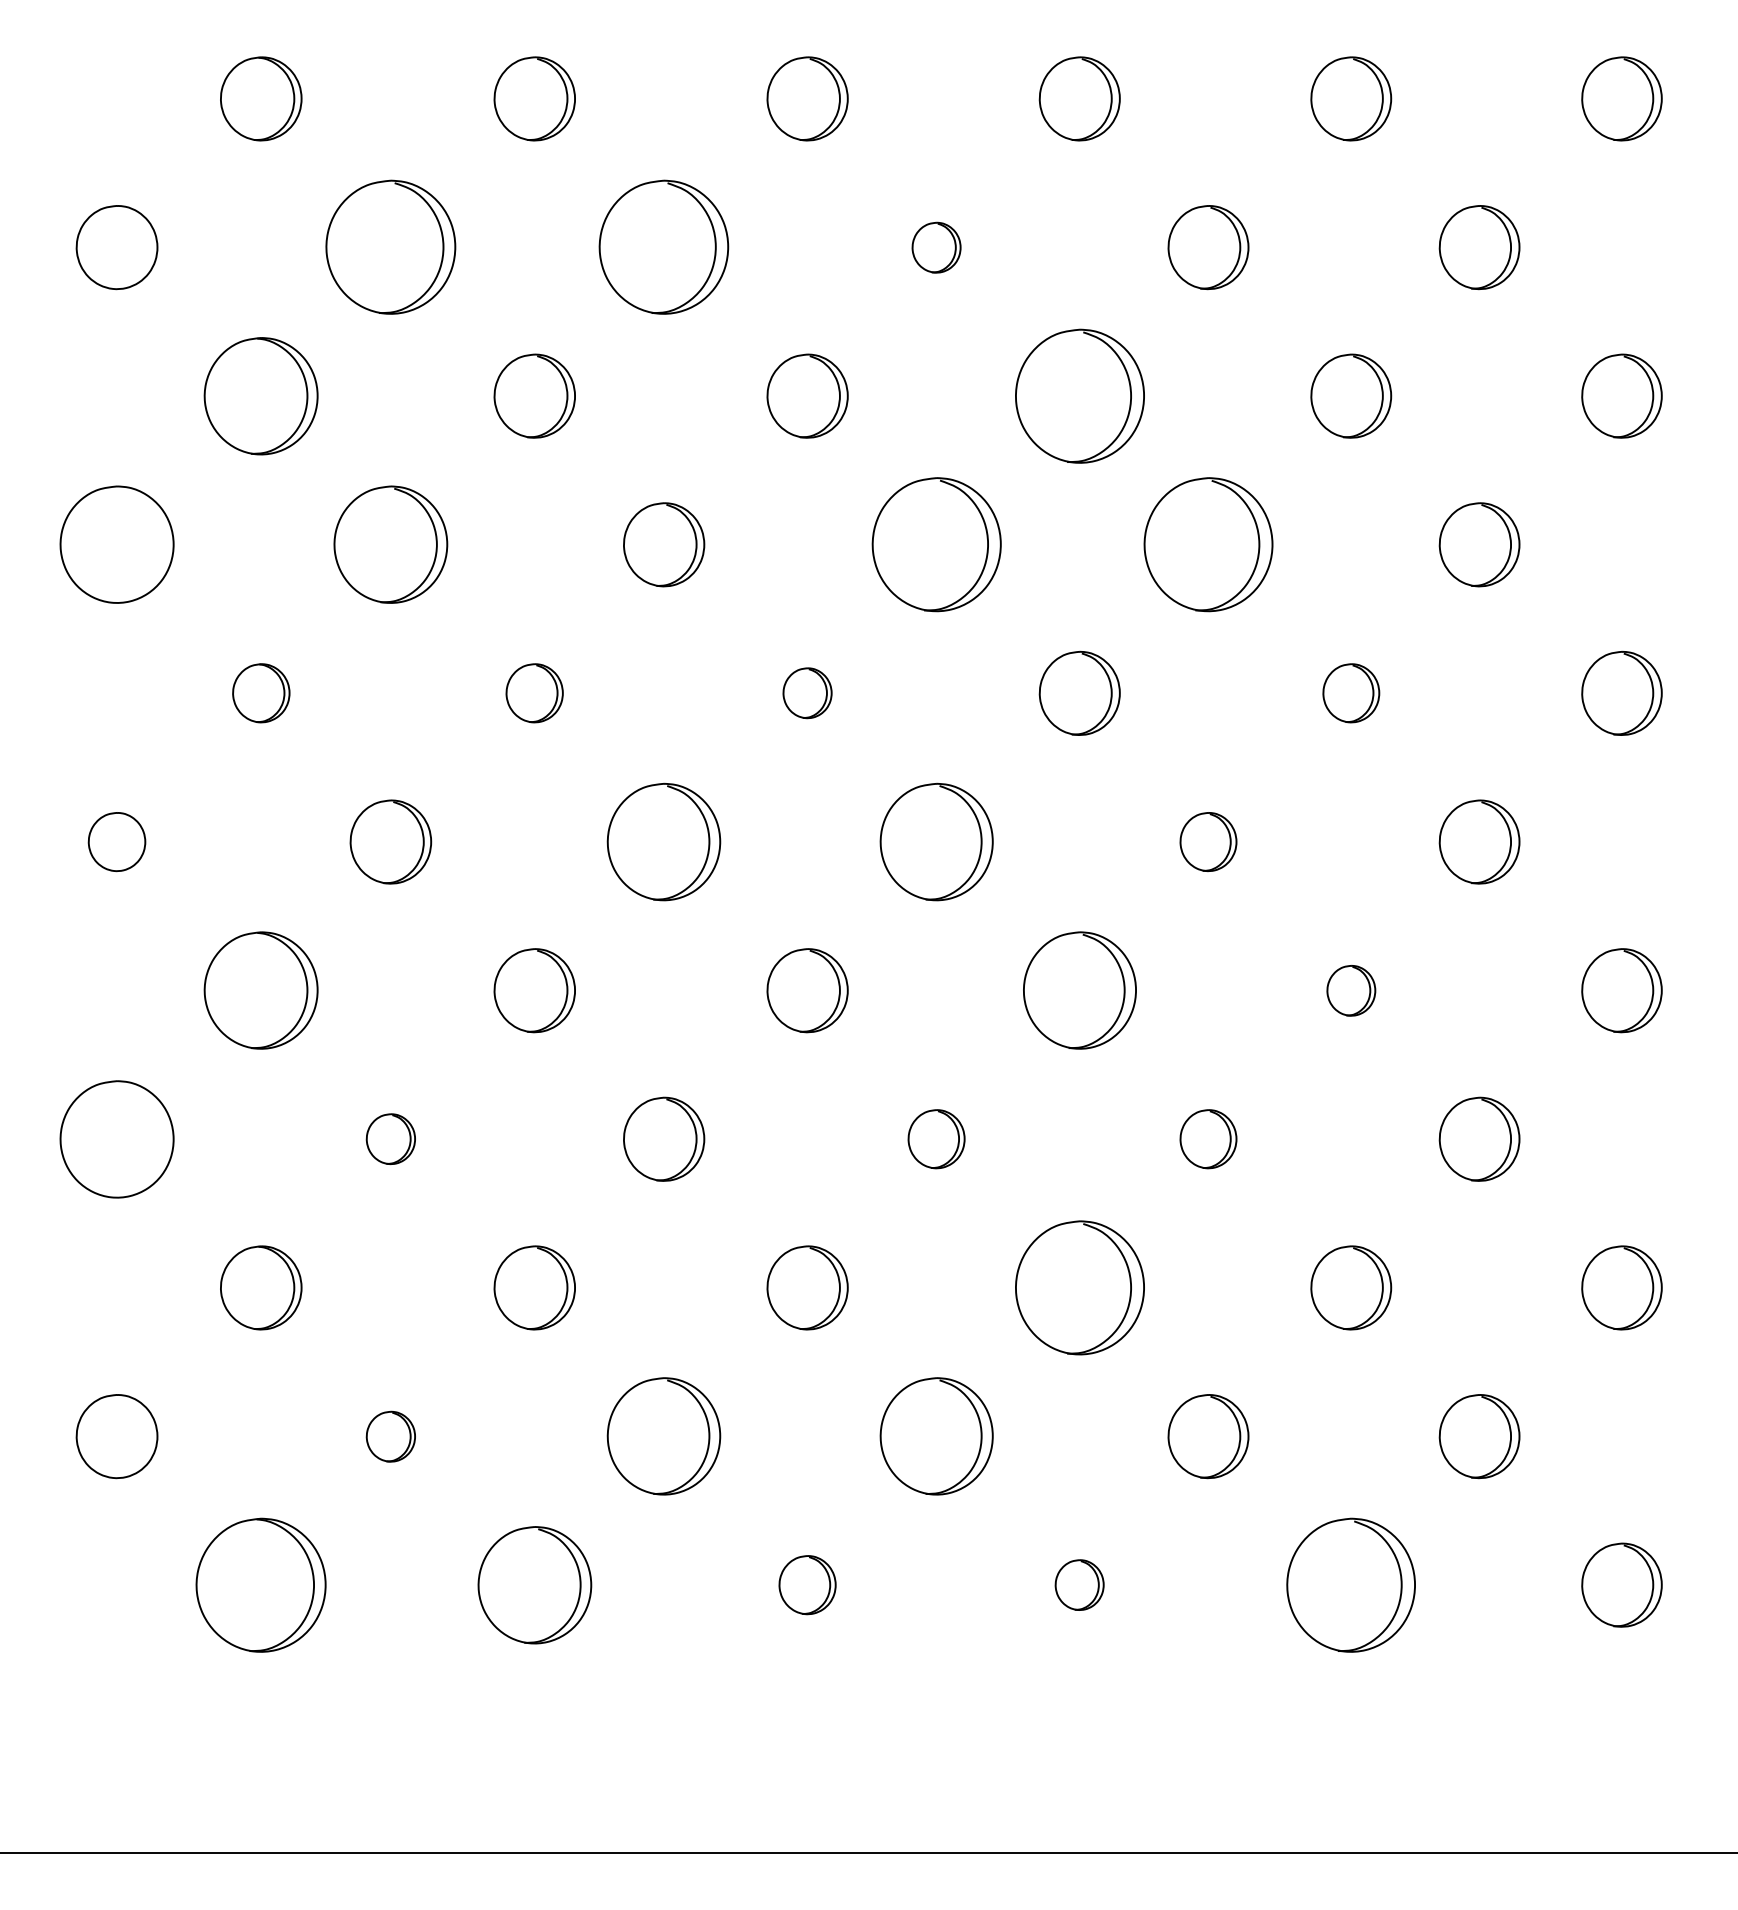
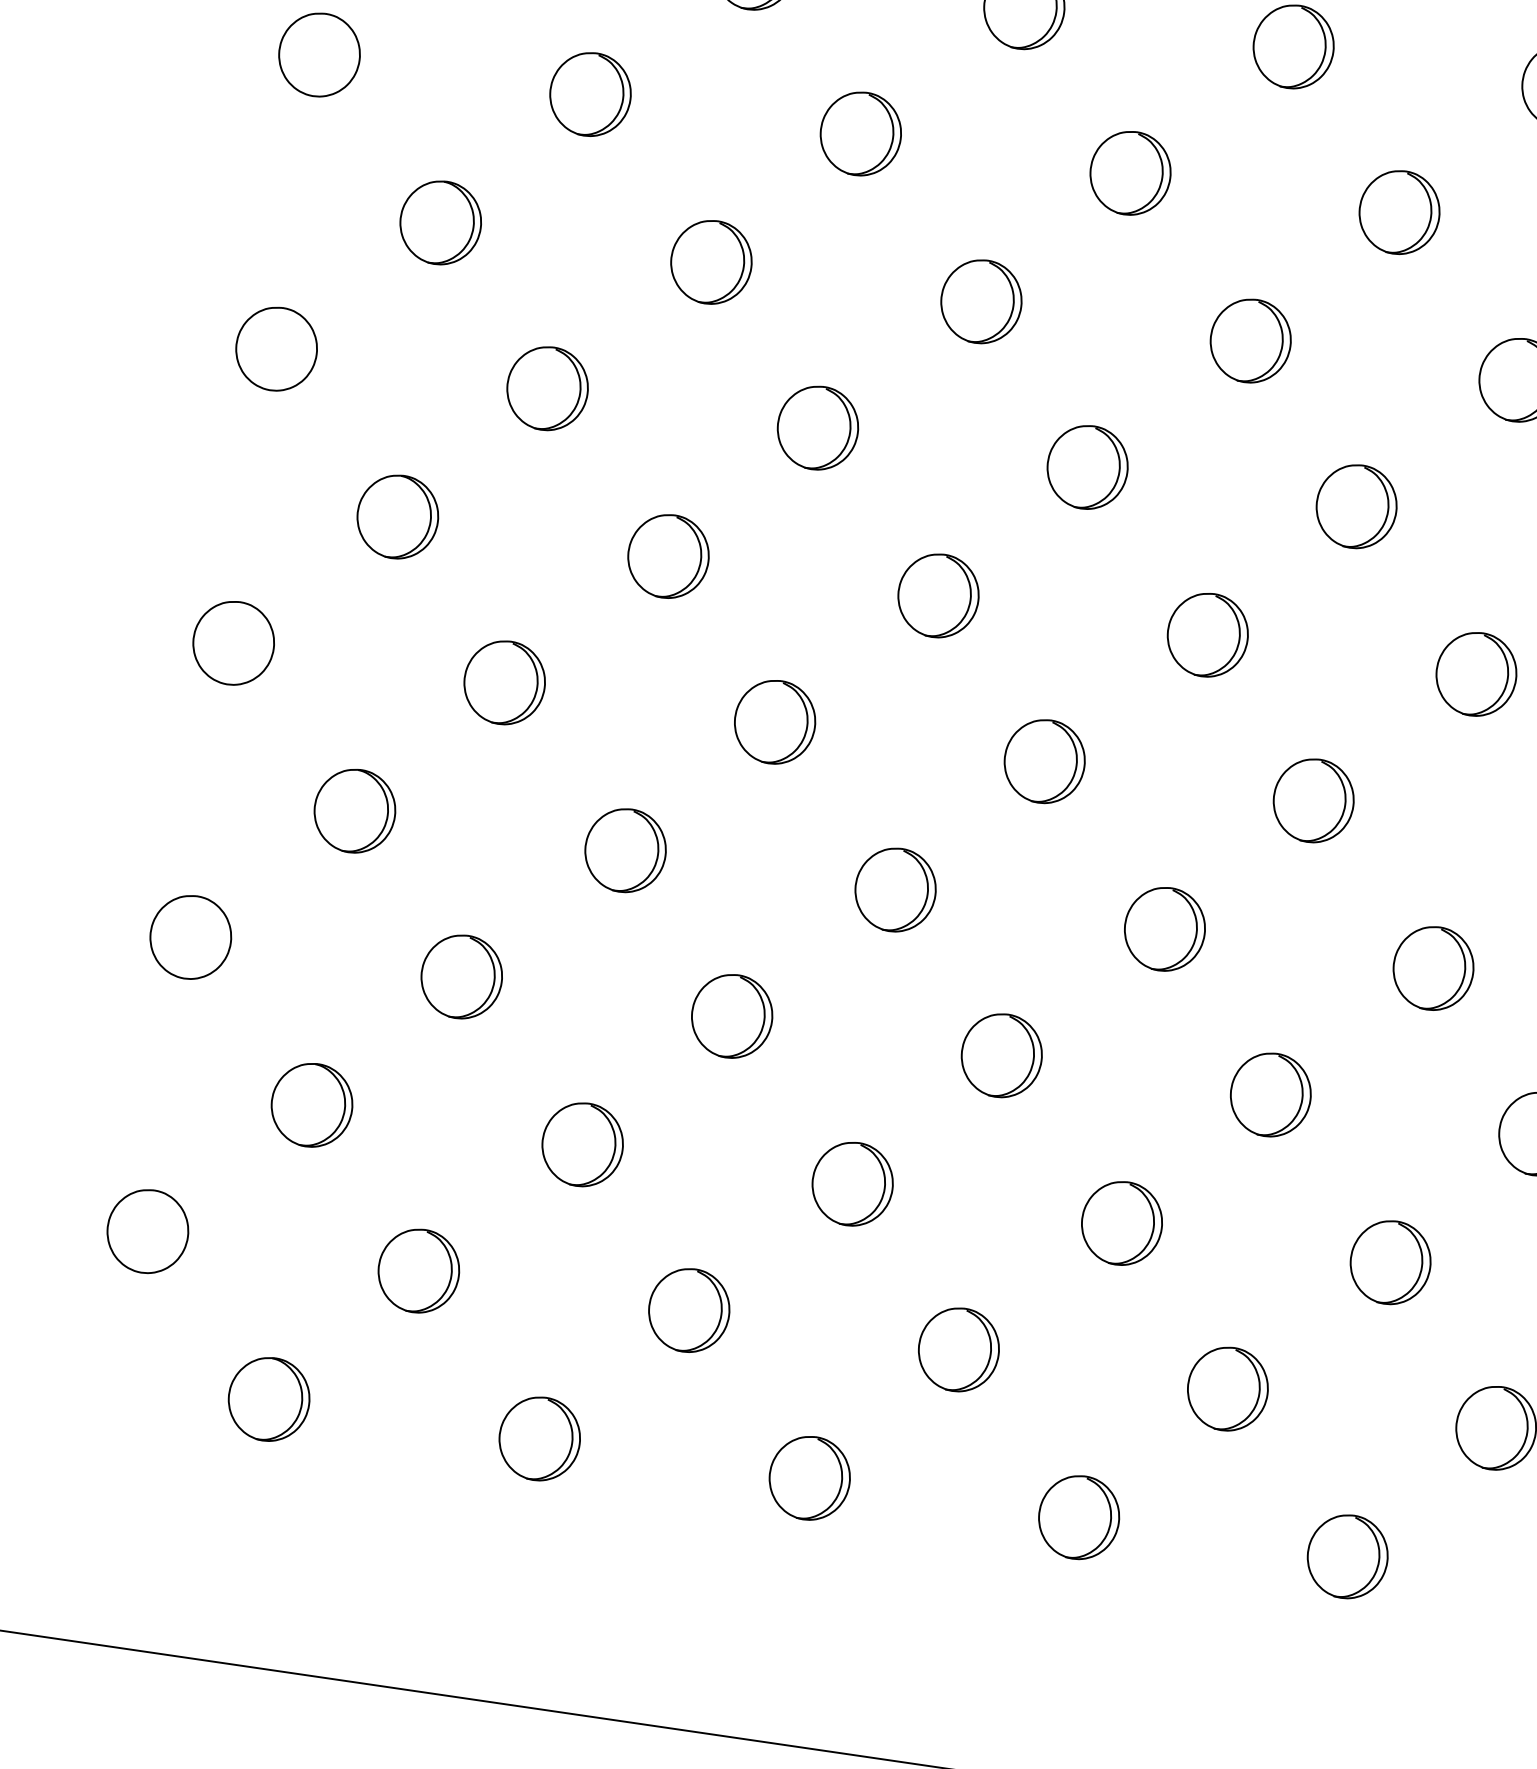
part: (390, 247) -> (590, 94), size x0.62
part: (664, 247) -> (861, 133), size x0.62
part: (936, 247) -> (1130, 173), size x1.67
part: (261, 395) -> (441, 222), size x0.71
part: (1079, 395) -> (1250, 340), size x0.62
part: (116, 544) -> (276, 348), size x0.71
part: (390, 544) -> (547, 388), size x0.71
part: (936, 544) -> (1087, 467), size x0.62
part: (1208, 544) -> (1356, 506), size x0.62
part: (261, 692) -> (398, 516), size x1.43
part: (534, 692) -> (668, 555), size x1.43
part: (807, 692) -> (938, 594), size x1.67
part: (1351, 692) -> (1476, 673), size x1.43
part: (116, 841) -> (233, 642), size x1.43
part: (664, 841) -> (775, 721), size x0.71
part: (936, 841) -> (1044, 761), size x0.71
part: (1208, 841) -> (1313, 800), size x1.43
part: (261, 990) -> (355, 811), size x0.71
part: (1079, 990) -> (1164, 929), size x0.71
part: (1351, 990) -> (1433, 968), size x1.67
part: (116, 1138) -> (190, 936), size x0.71
part: (390, 1138) -> (461, 976), size x1.67
part: (936, 1138) -> (1001, 1054), size x1.43
part: (1208, 1138) -> (1270, 1094), size x1.43
part: (1079, 1287) -> (1121, 1222), size x0.62
part: (390, 1436) -> (418, 1270), size x1.67
part: (664, 1436) -> (689, 1310), size x0.71
part: (936, 1436) -> (958, 1349), size x0.71
part: (261, 1584) -> (269, 1398), size x0.62
part: (534, 1584) -> (539, 1438), size x0.71
part: (807, 1584) -> (809, 1477), size x1.43
part: (1079, 1584) -> (1078, 1516), size x1.67
part: (1351, 1584) -> (1348, 1556), size x0.62

